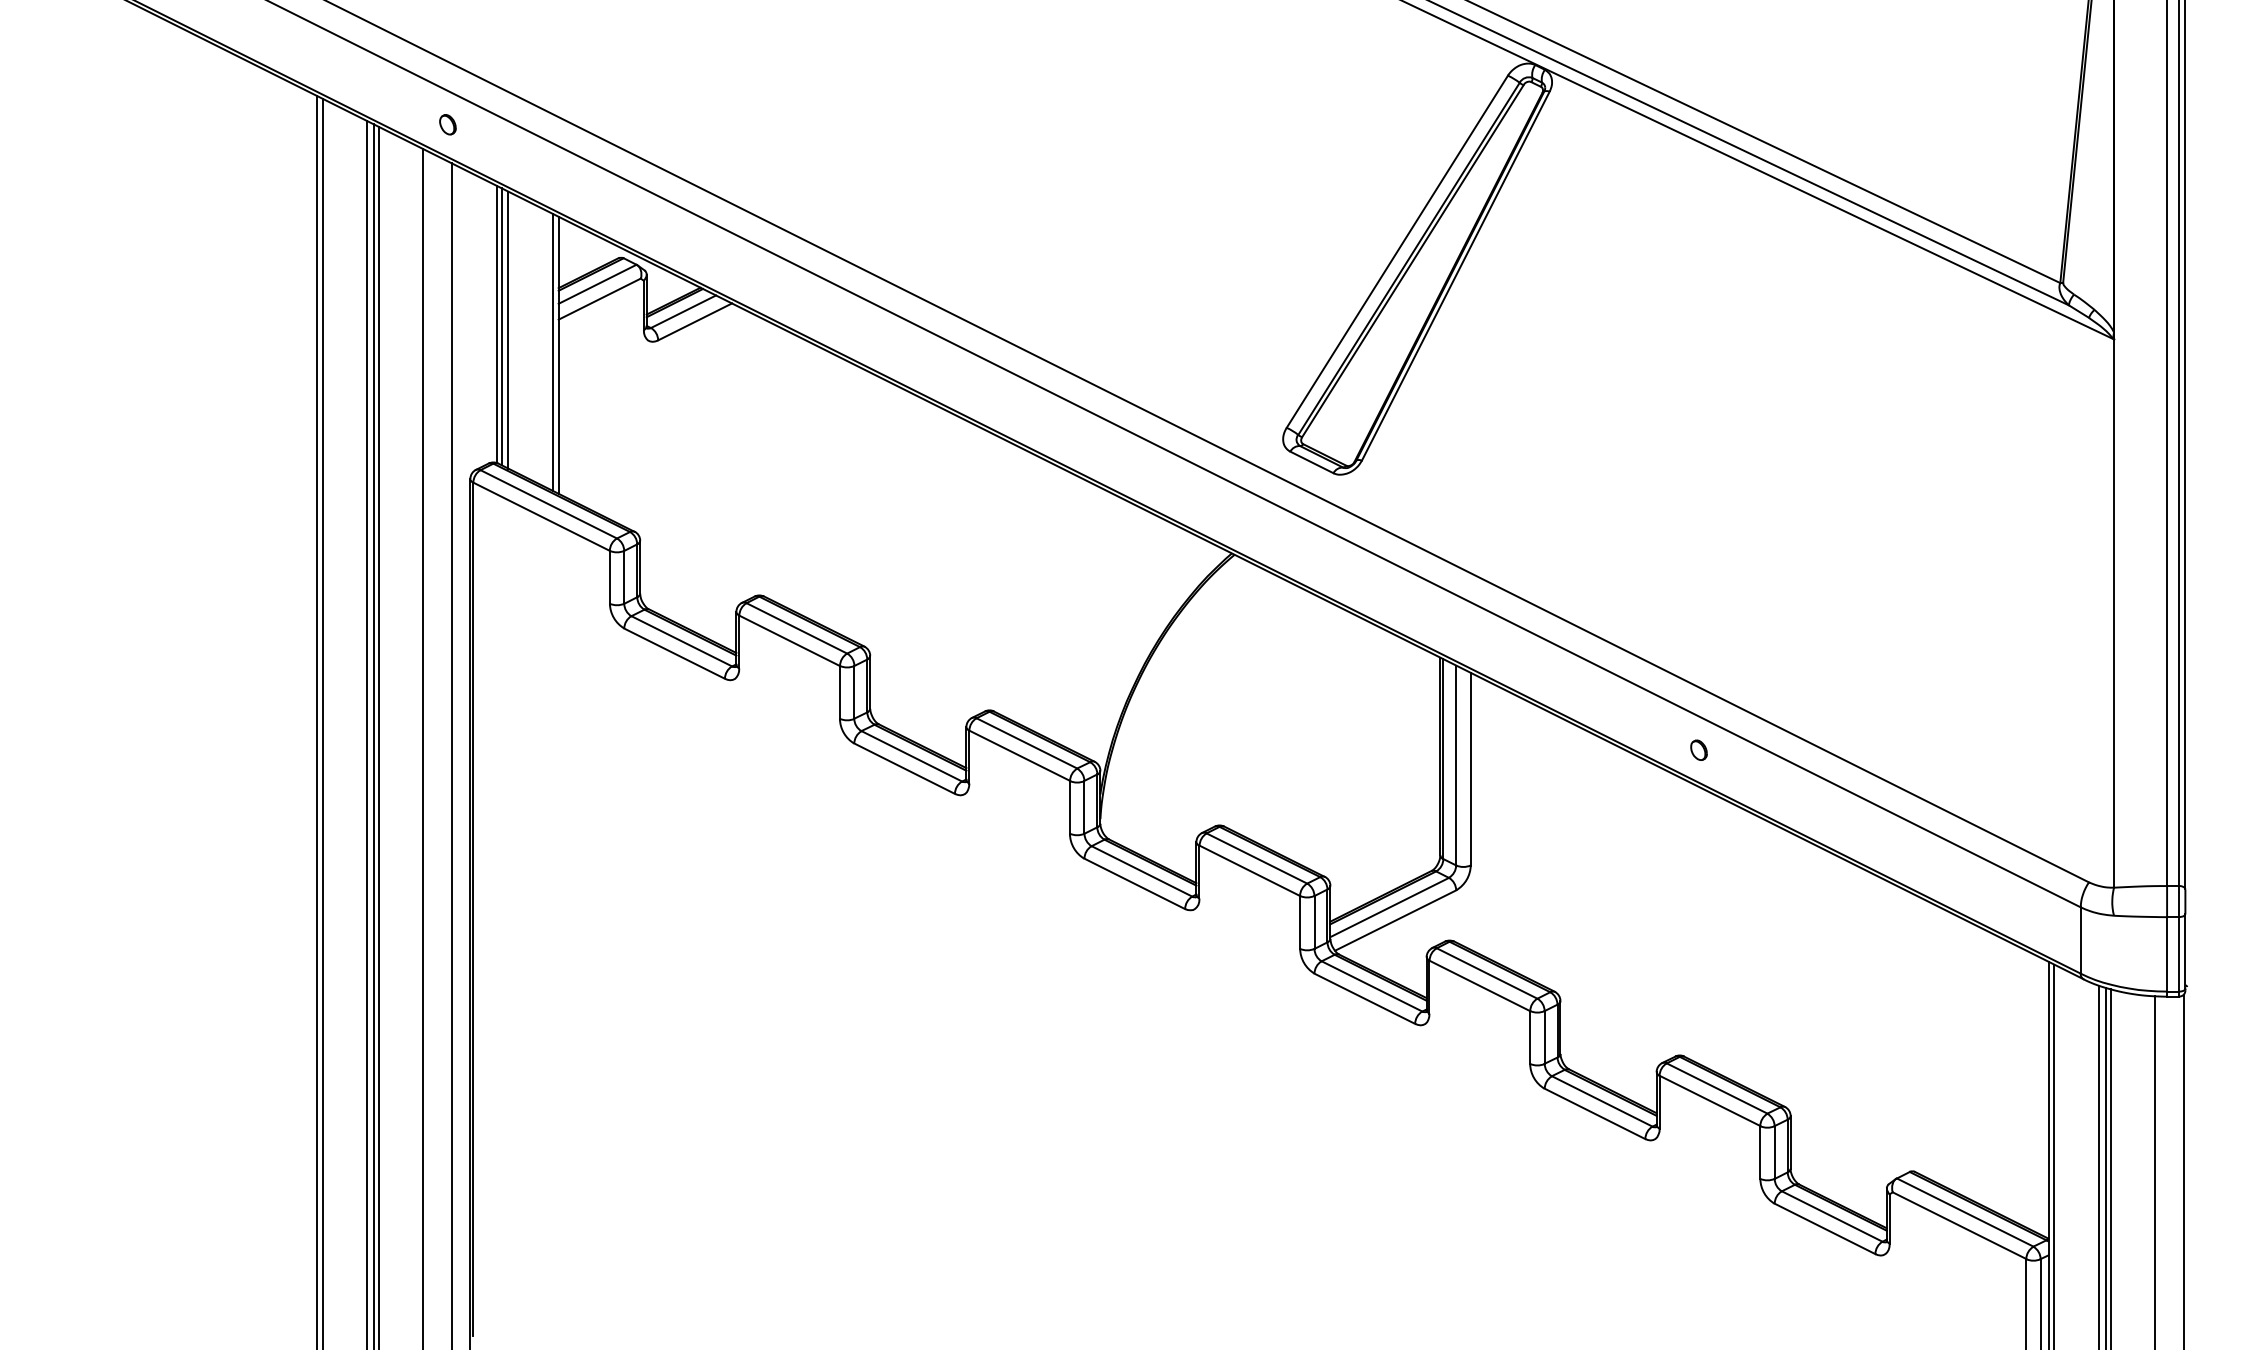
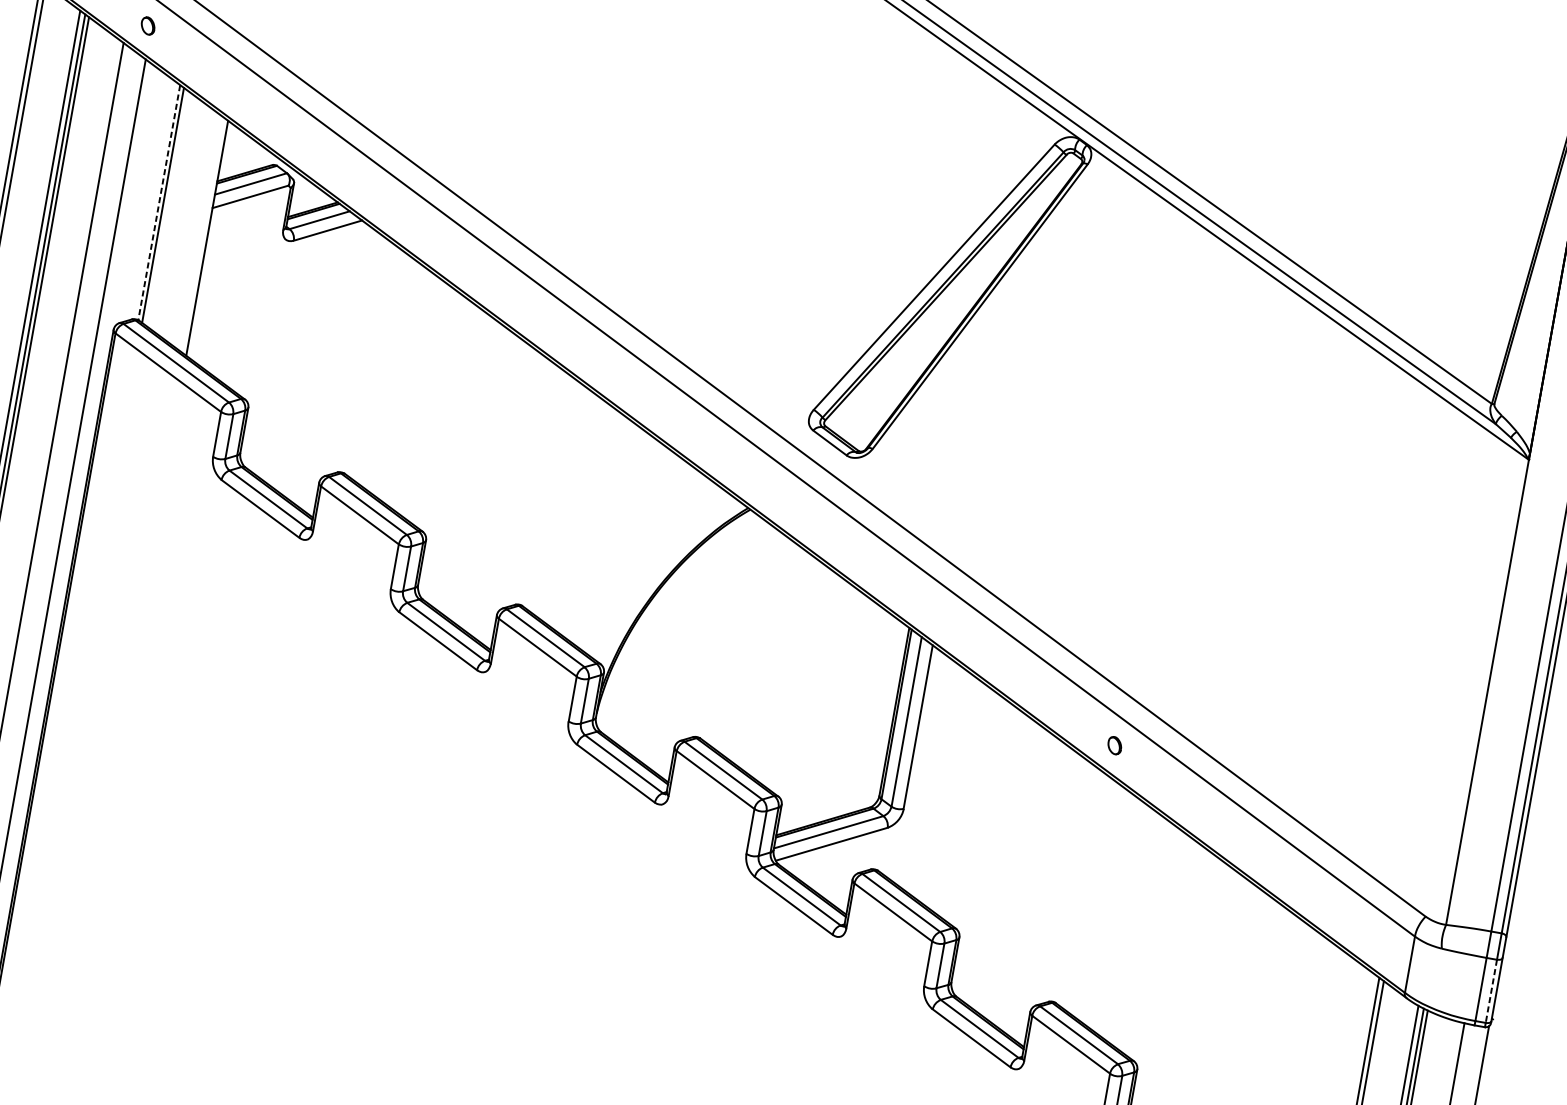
line: (496, 324) -> (159, 202), solid -> dashed
line: (508, 329) -> (168, 208), removed
line: (552, 351) -> (202, 234), removed
line: (2179, 954) -> (1491, 991), solid -> dashed

